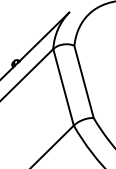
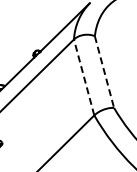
line: (84, 82) -> (104, 72), solid -> dashed
line: (63, 86) -> (84, 76), solid -> dashed

